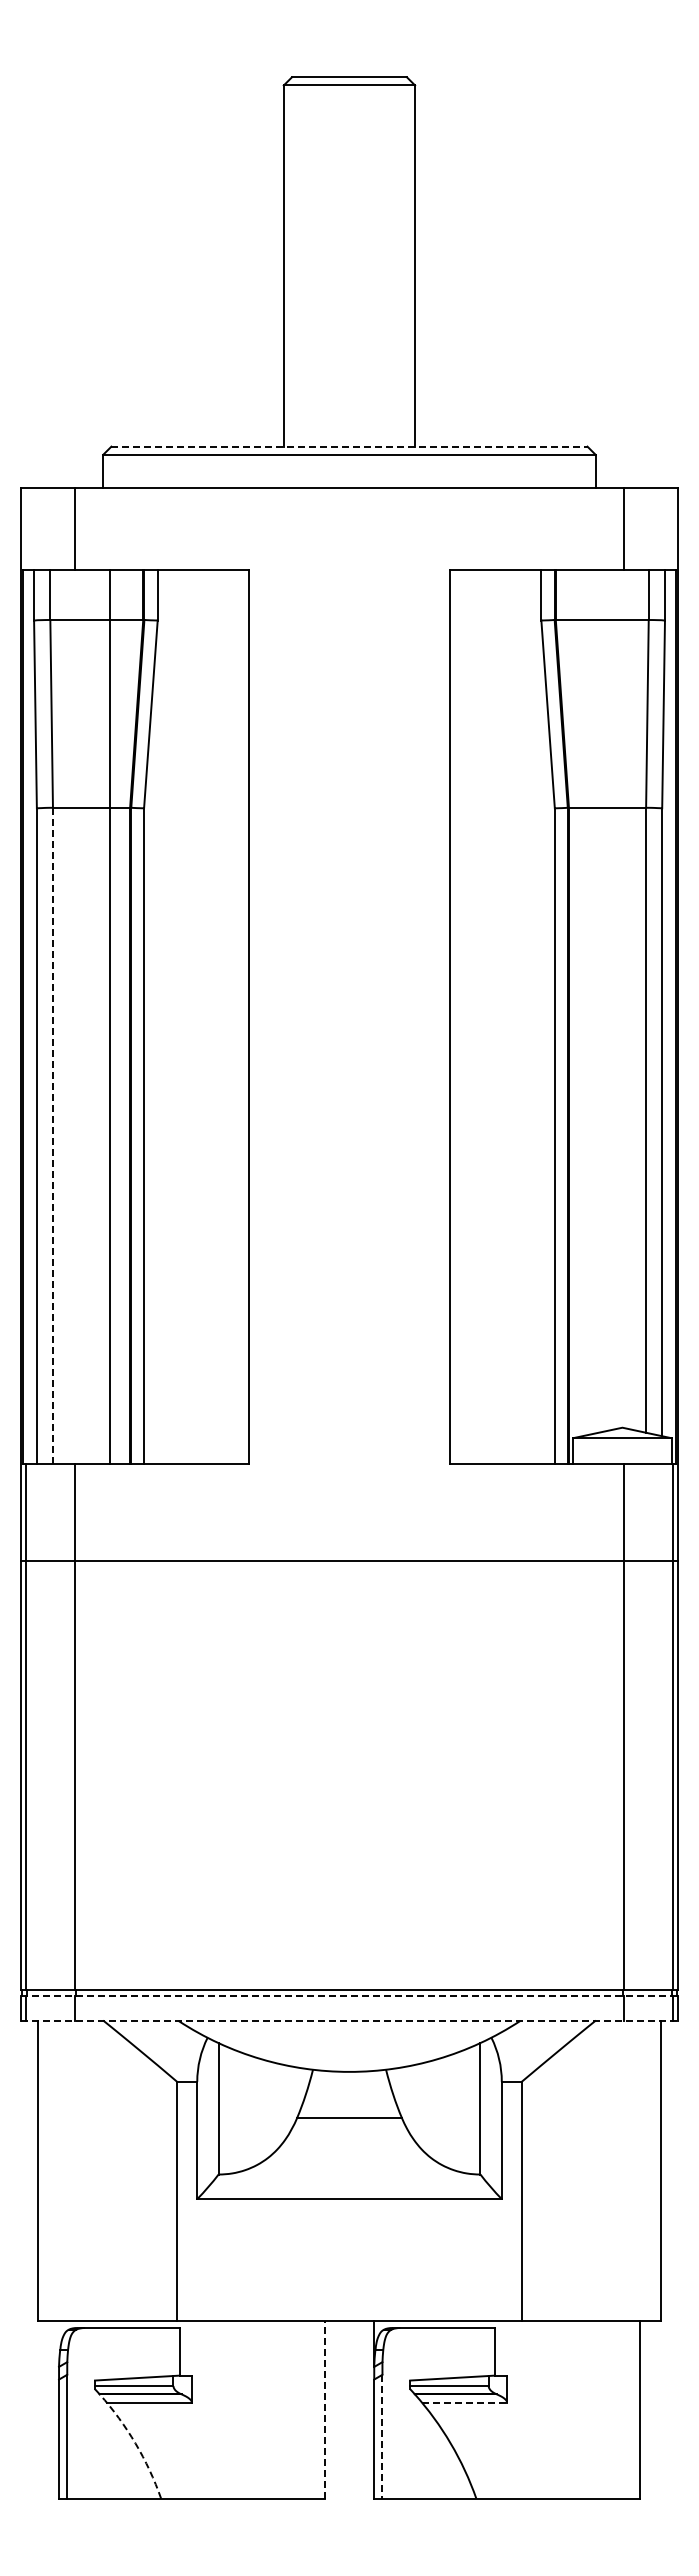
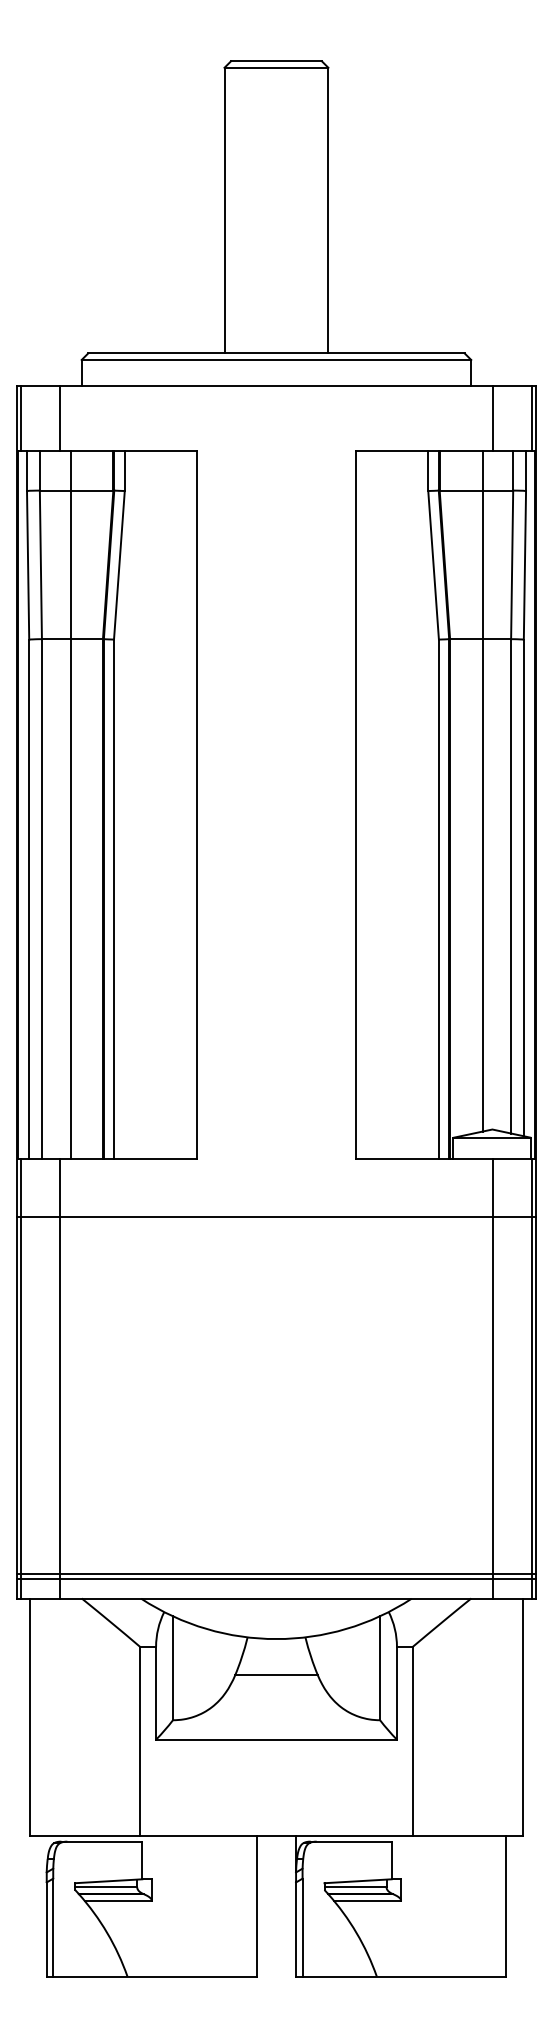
line: (349, 446) -> (276, 353), dashed -> solid
line: (26, 528) -> (21, 418), added
line: (673, 528) -> (532, 418), added
line: (609, 999) -> (482, 790), added
line: (110, 1016) -> (70, 804), moved
line: (52, 1135) -> (41, 898), dashed -> solid
line: (349, 1561) -> (276, 1217), moved
line: (349, 1996) -> (276, 1579), dashed -> solid
line: (349, 2021) -> (276, 1599), dashed -> solid
line: (464, 2402) -> (367, 1900), dashed -> solid
line: (324, 2410) -> (256, 1906), dashed -> solid
line: (382, 2436) -> (302, 1927), dashed -> solid
arc: (135, 2443) -> (107, 1933), dashed -> solid

